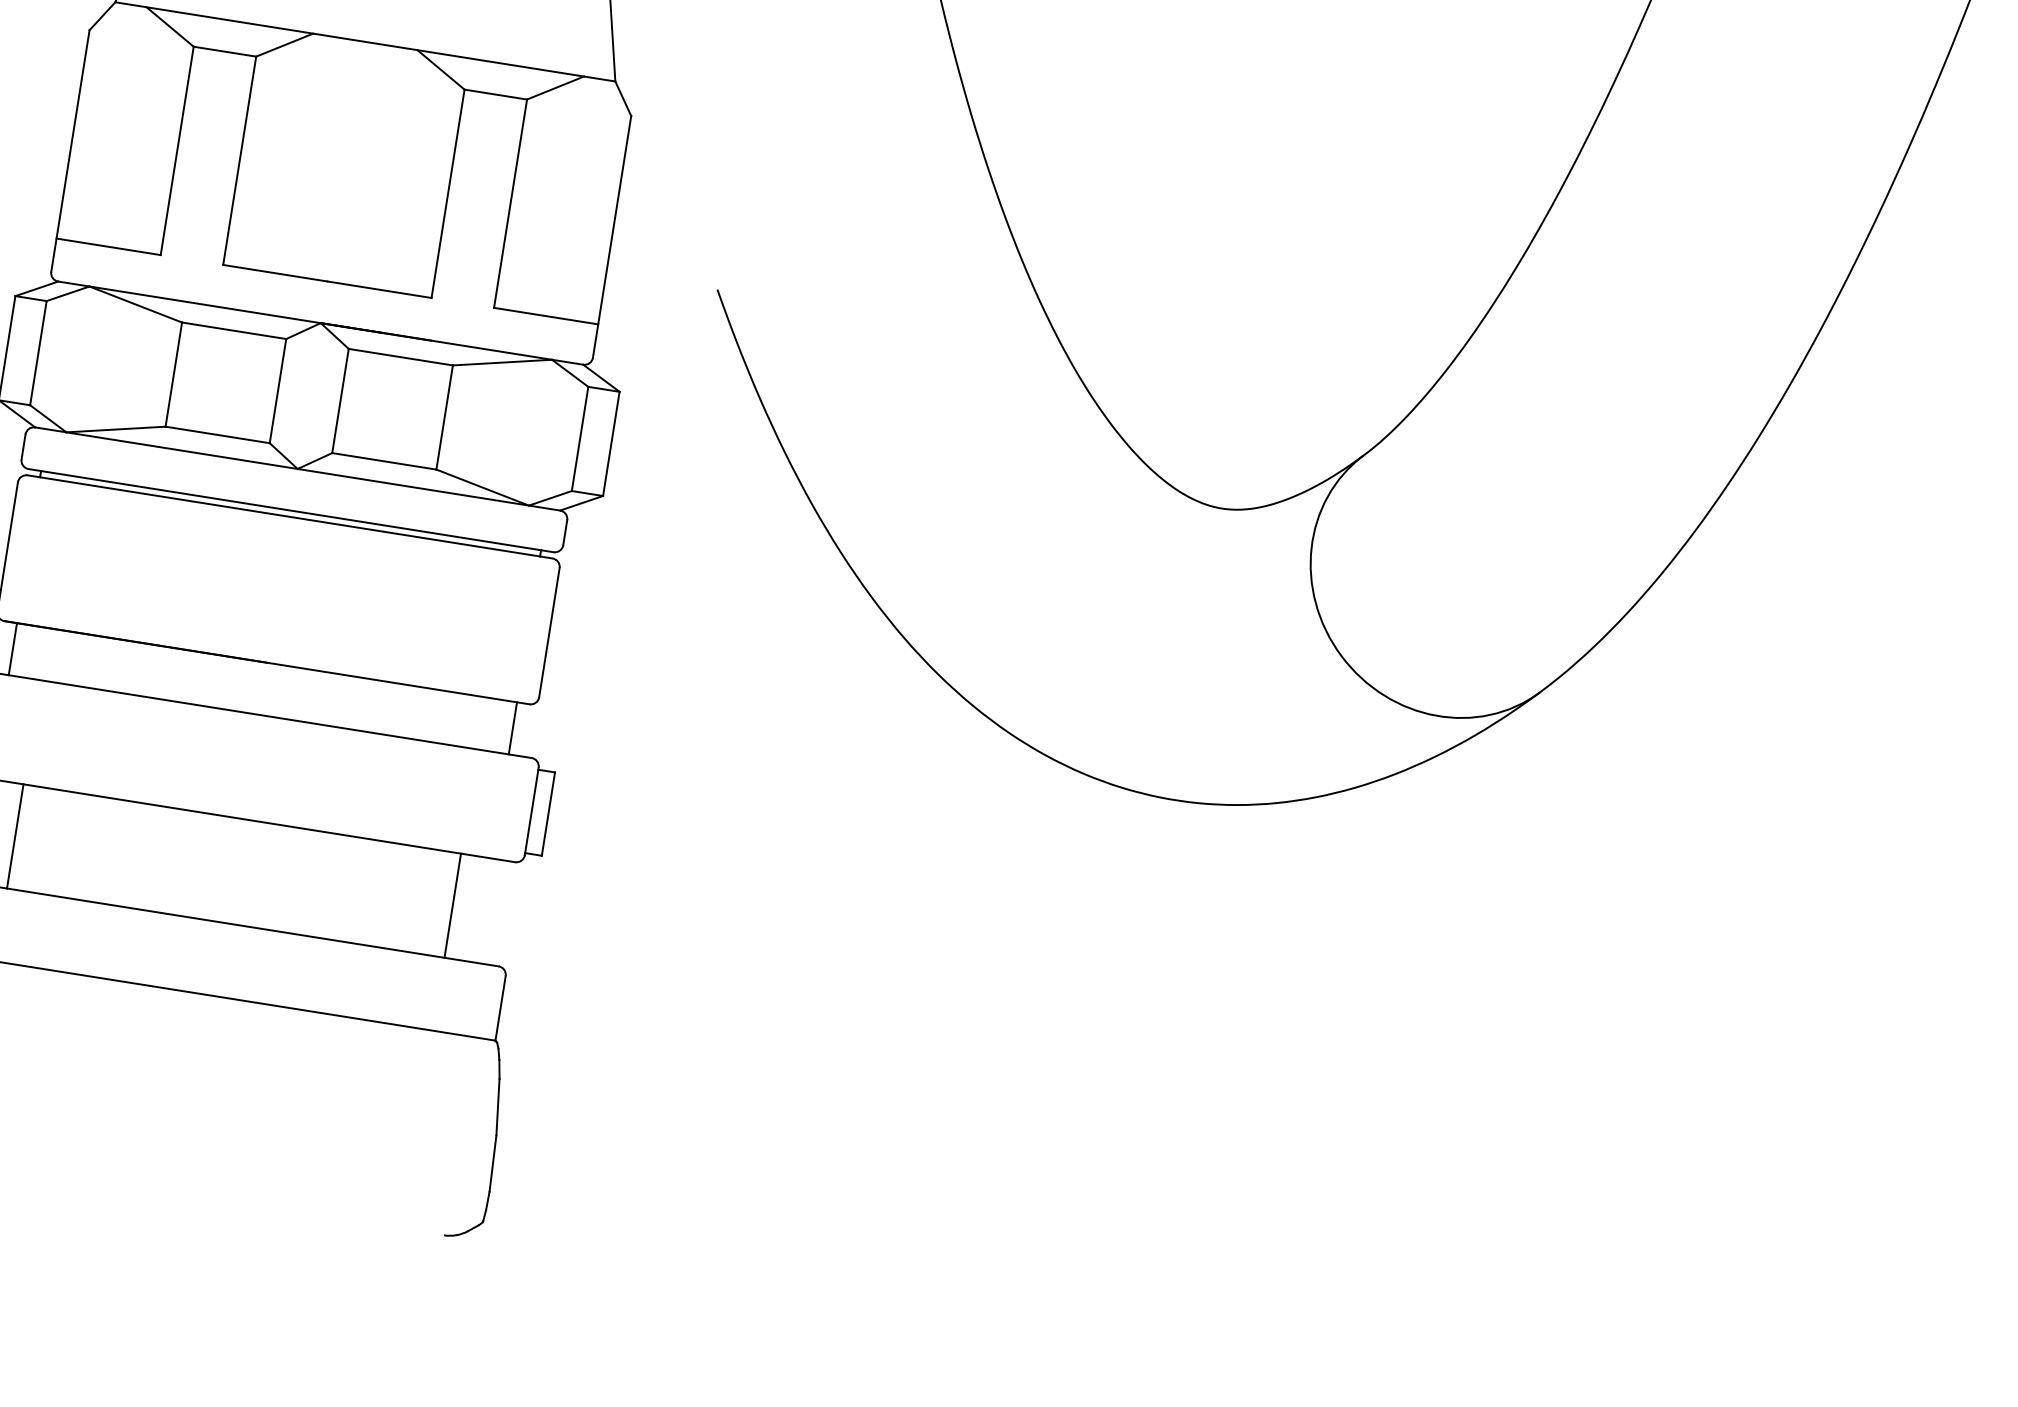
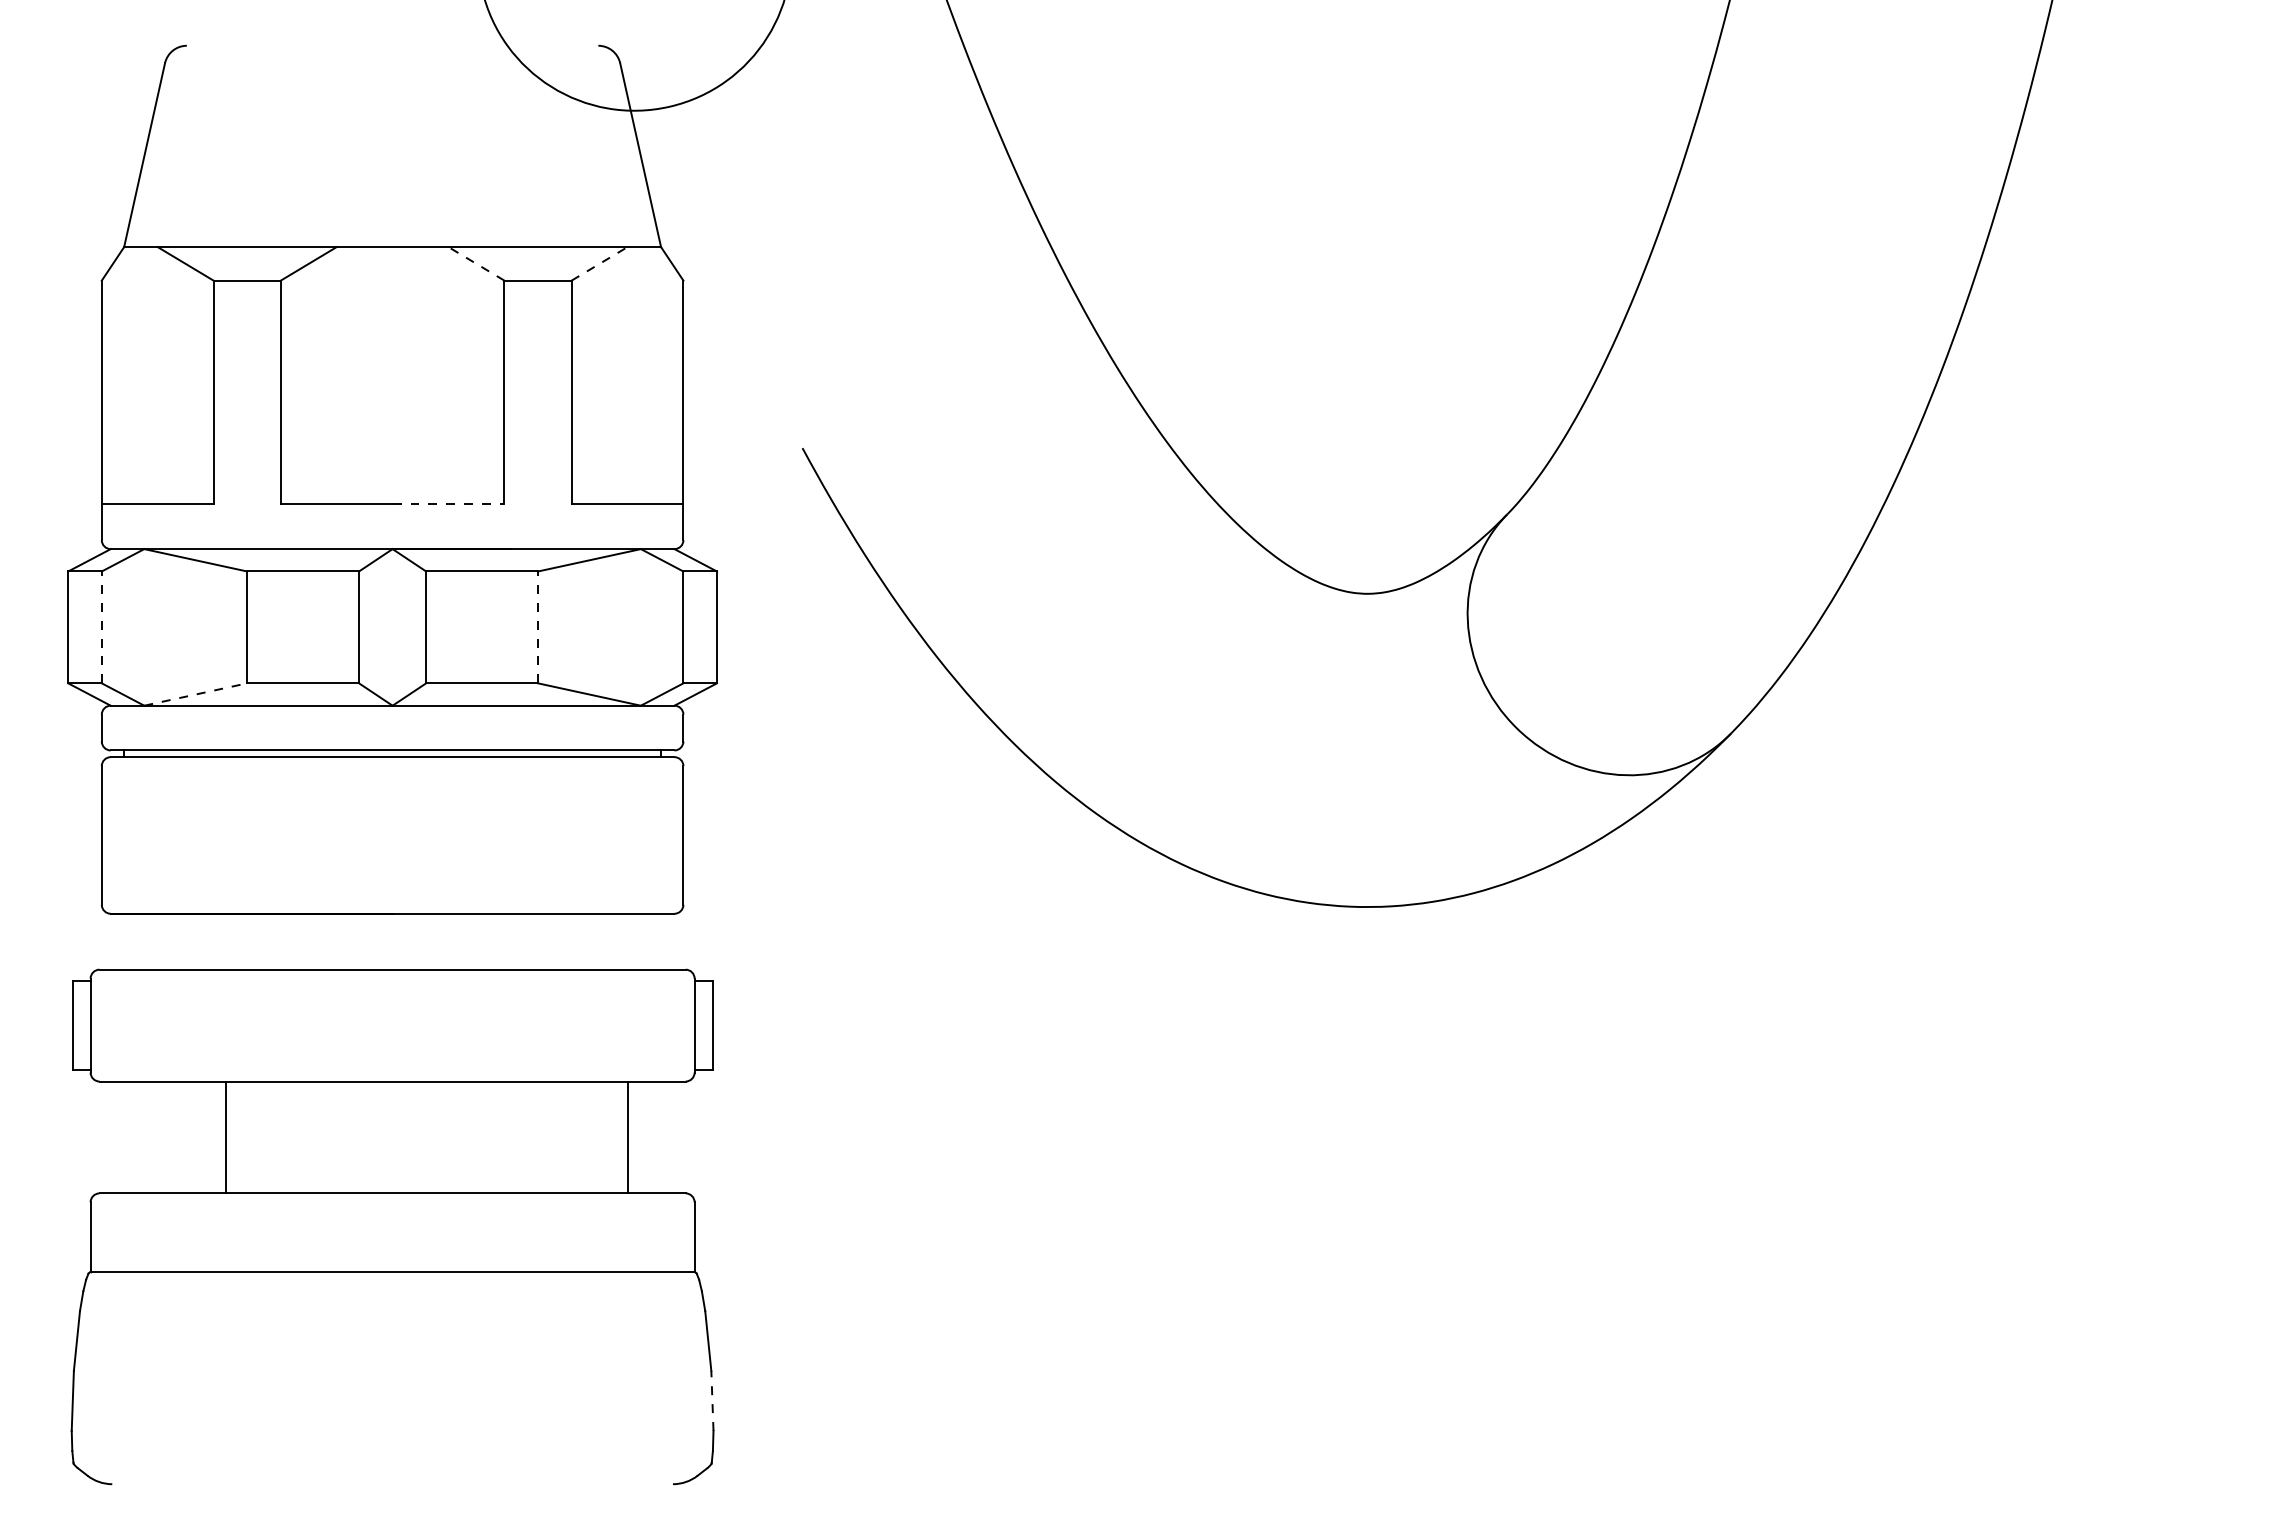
line: (441, 69) -> (476, 263), solid -> dashed
line: (555, 87) -> (599, 263), solid -> dashed
line: (379, 289) -> (448, 504), solid -> dashed
line: (38, 353) -> (101, 627), solid -> dashed
line: (445, 417) -> (538, 627), solid -> dashed
line: (115, 429) -> (195, 694), solid -> dashed
line: (13, 649) -> (124, 941), removed
line: (513, 728) -> (661, 941), removed
line: (15, 836) -> (225, 1137), moved
line: (493, 1163) -> (712, 1400), solid -> dashed

